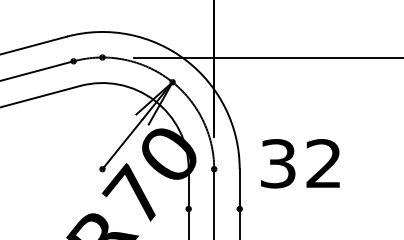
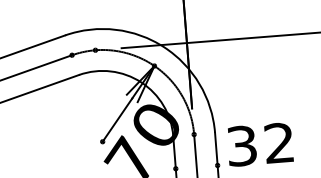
text: (300, 163) -> (260, 144), moved

